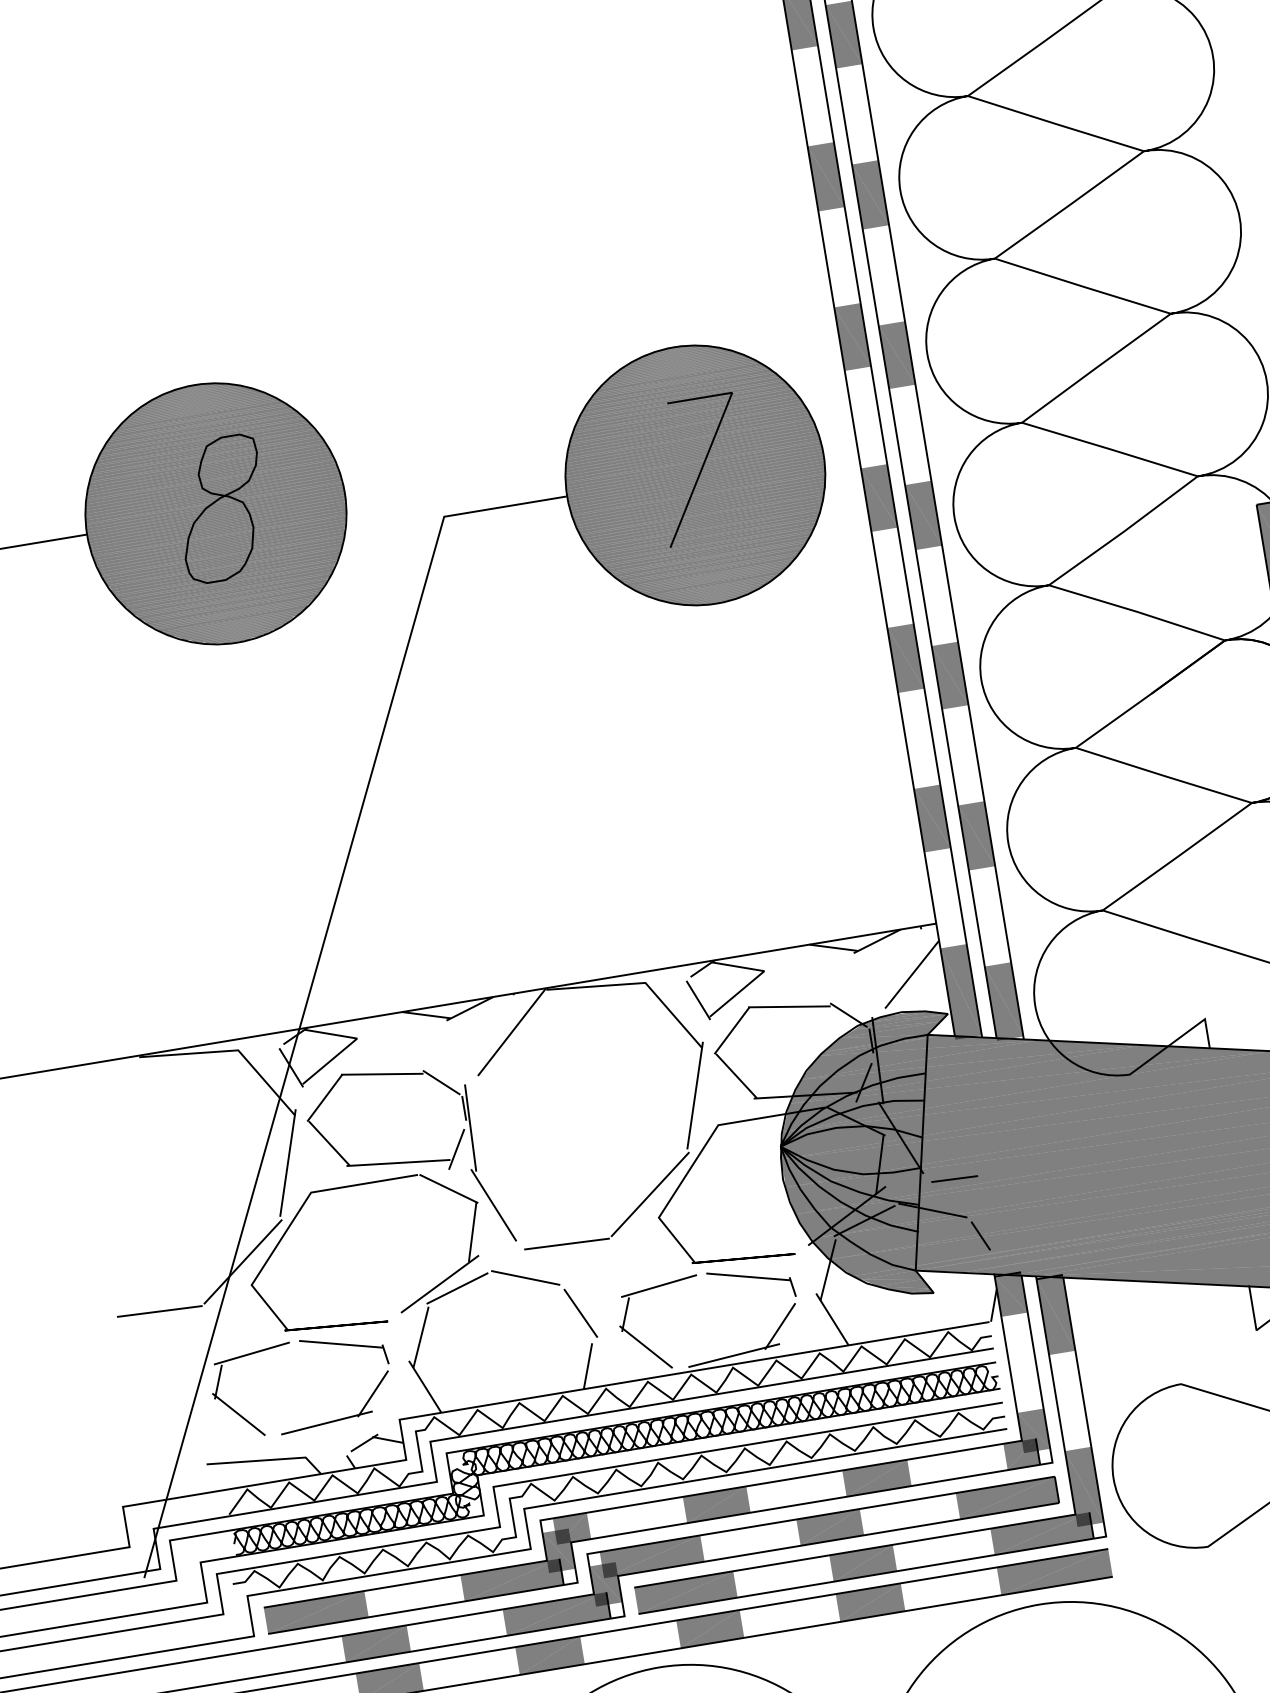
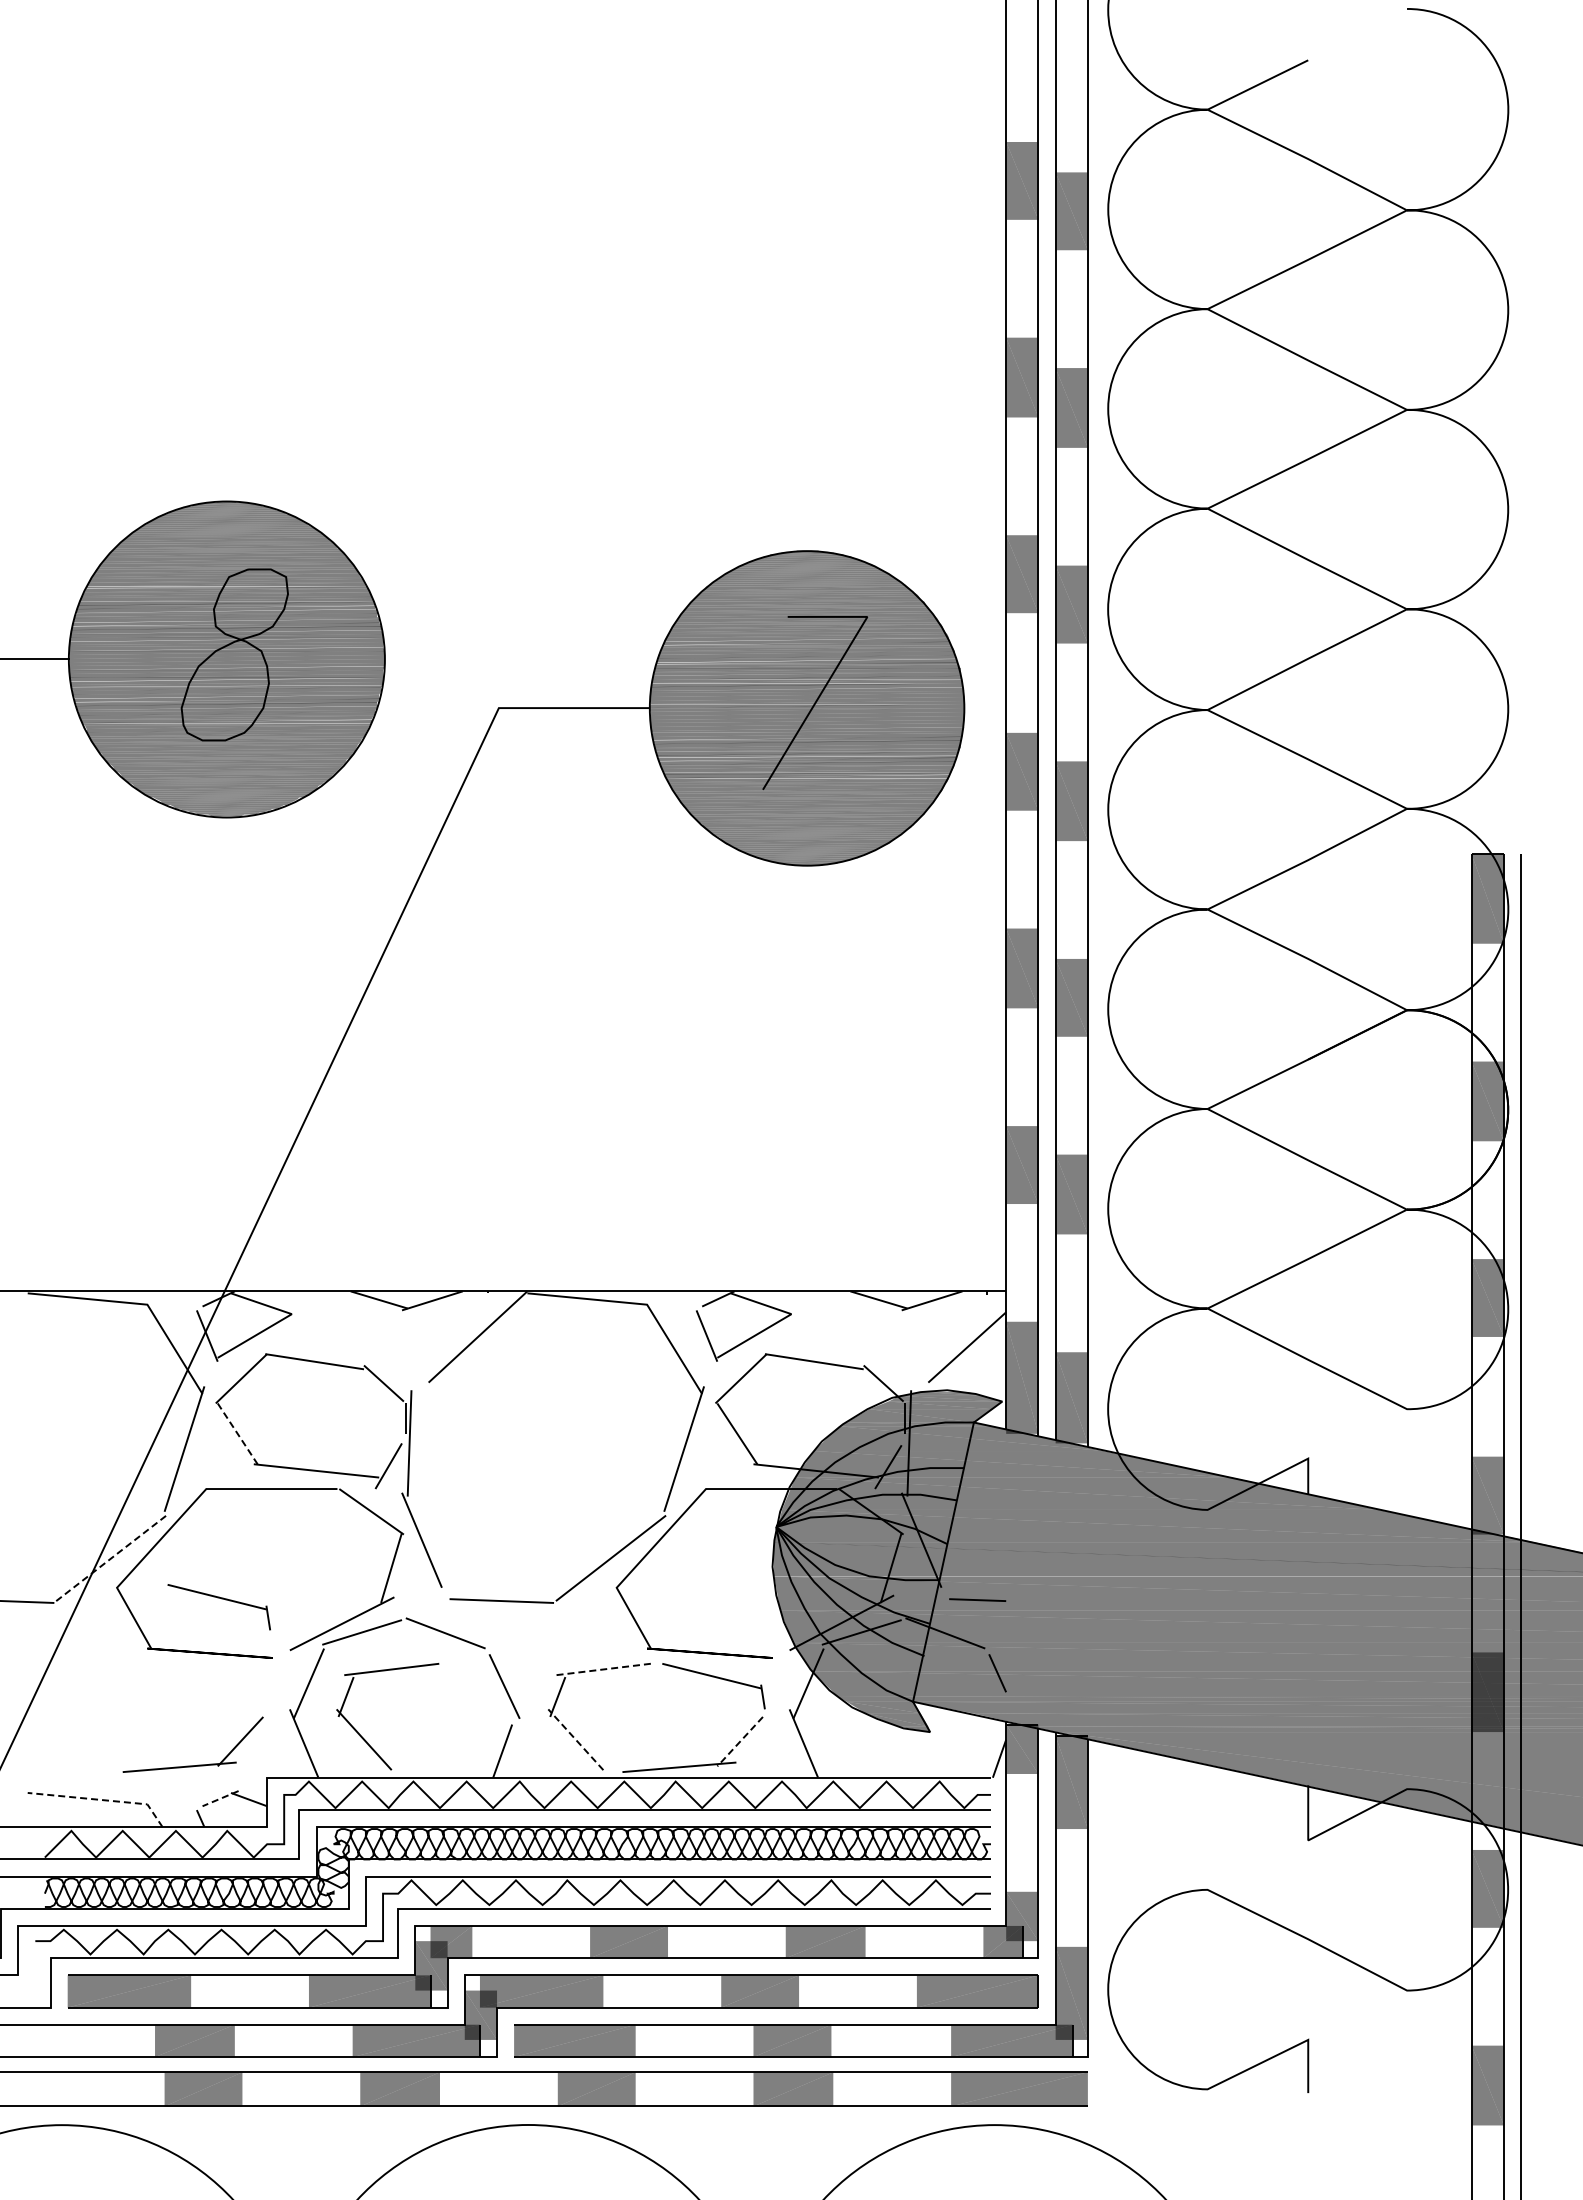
line: (329, 1143) -> (237, 1434), solid -> dashed
line: (243, 1262) -> (111, 1558), solid -> dashed
line: (659, 1286) -> (603, 1669), solid -> dashed
line: (780, 1326) -> (740, 1741), solid -> dashed
part: (344, 1345) -> (221, 1599), moved
line: (645, 1346) -> (575, 1739), solid -> dashed
part: (238, 1413) -> (364, 1738), moved
line: (364, 1442) -> (220, 1798), solid -> dashed
line: (267, 1460) -> (101, 1800), solid -> dashed

